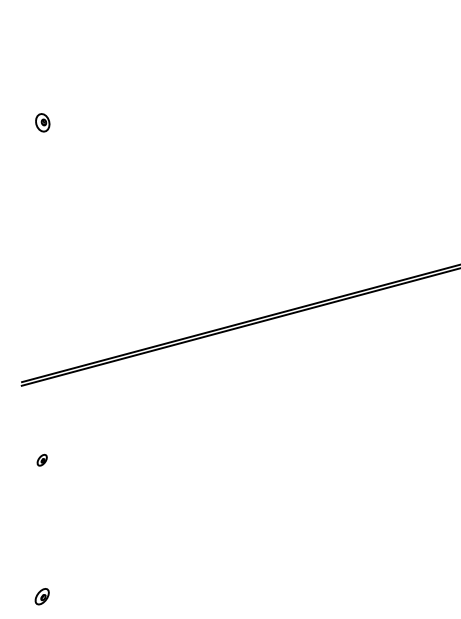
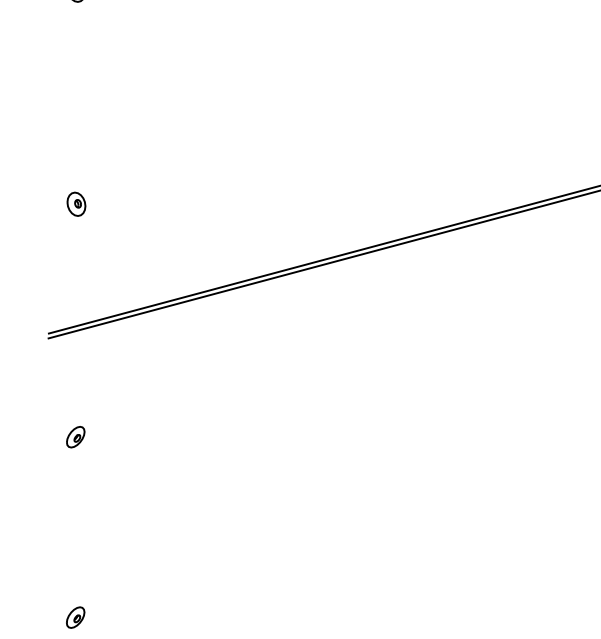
part: (42, 284) -> (76, 204), added
part: (41, 459) -> (74, 435), size x1.43

